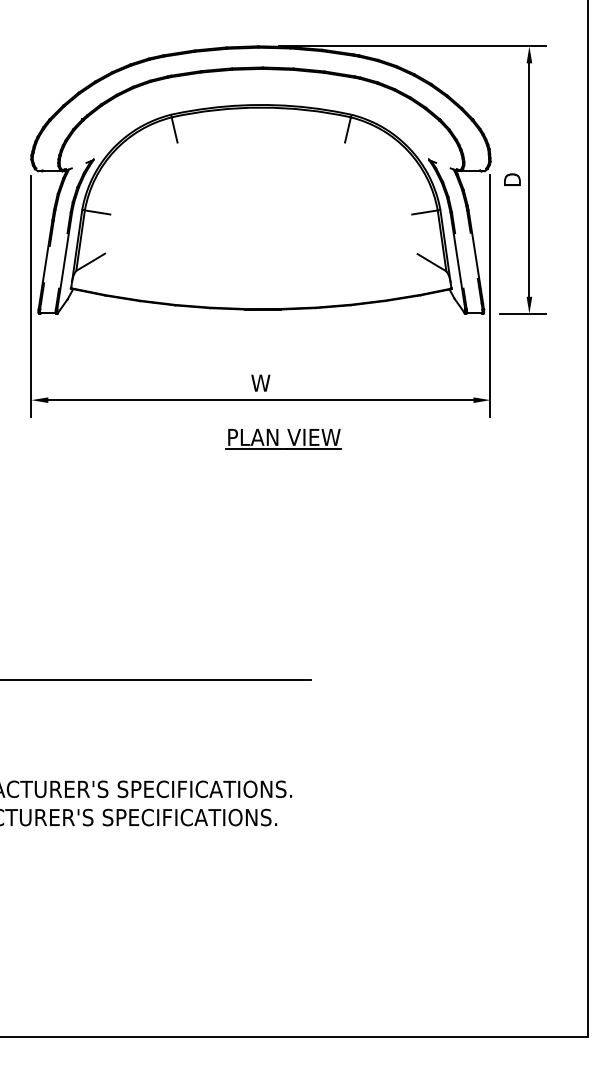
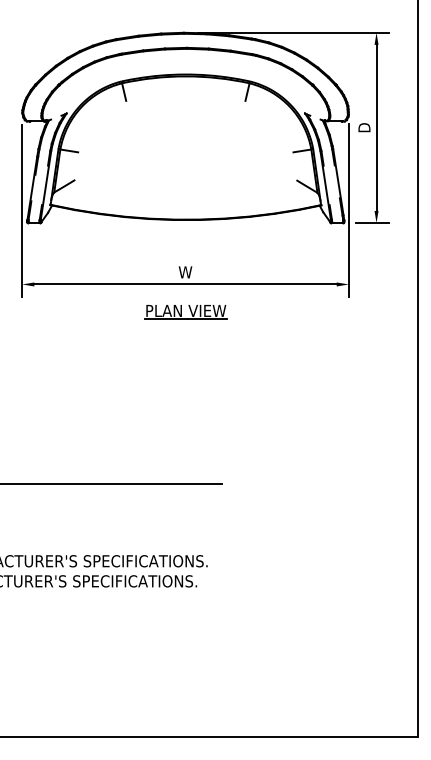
part: (283, 439) -> (185, 312), moved

